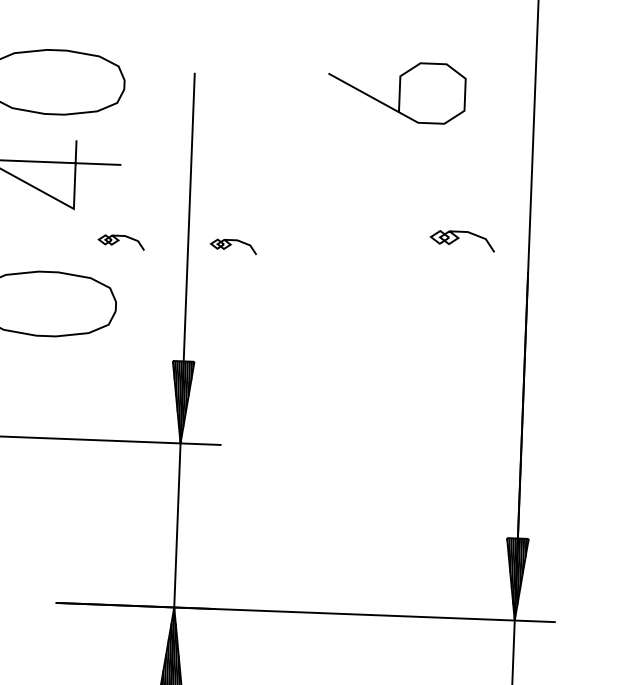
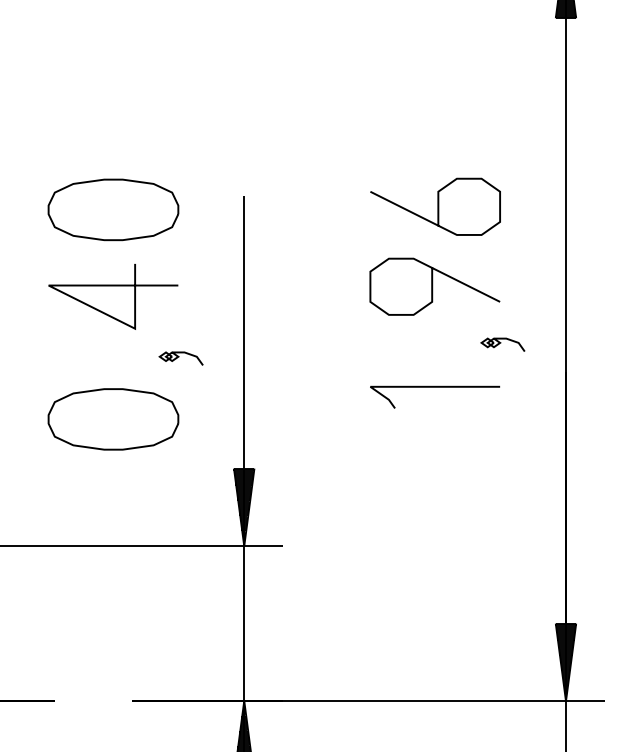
curve: (391, 176) -> (433, 286), added
part: (462, 240) -> (502, 344), size x0.71
part: (232, 246) -> (286, 358), removed
line: (389, 283) -> (435, 387), added

